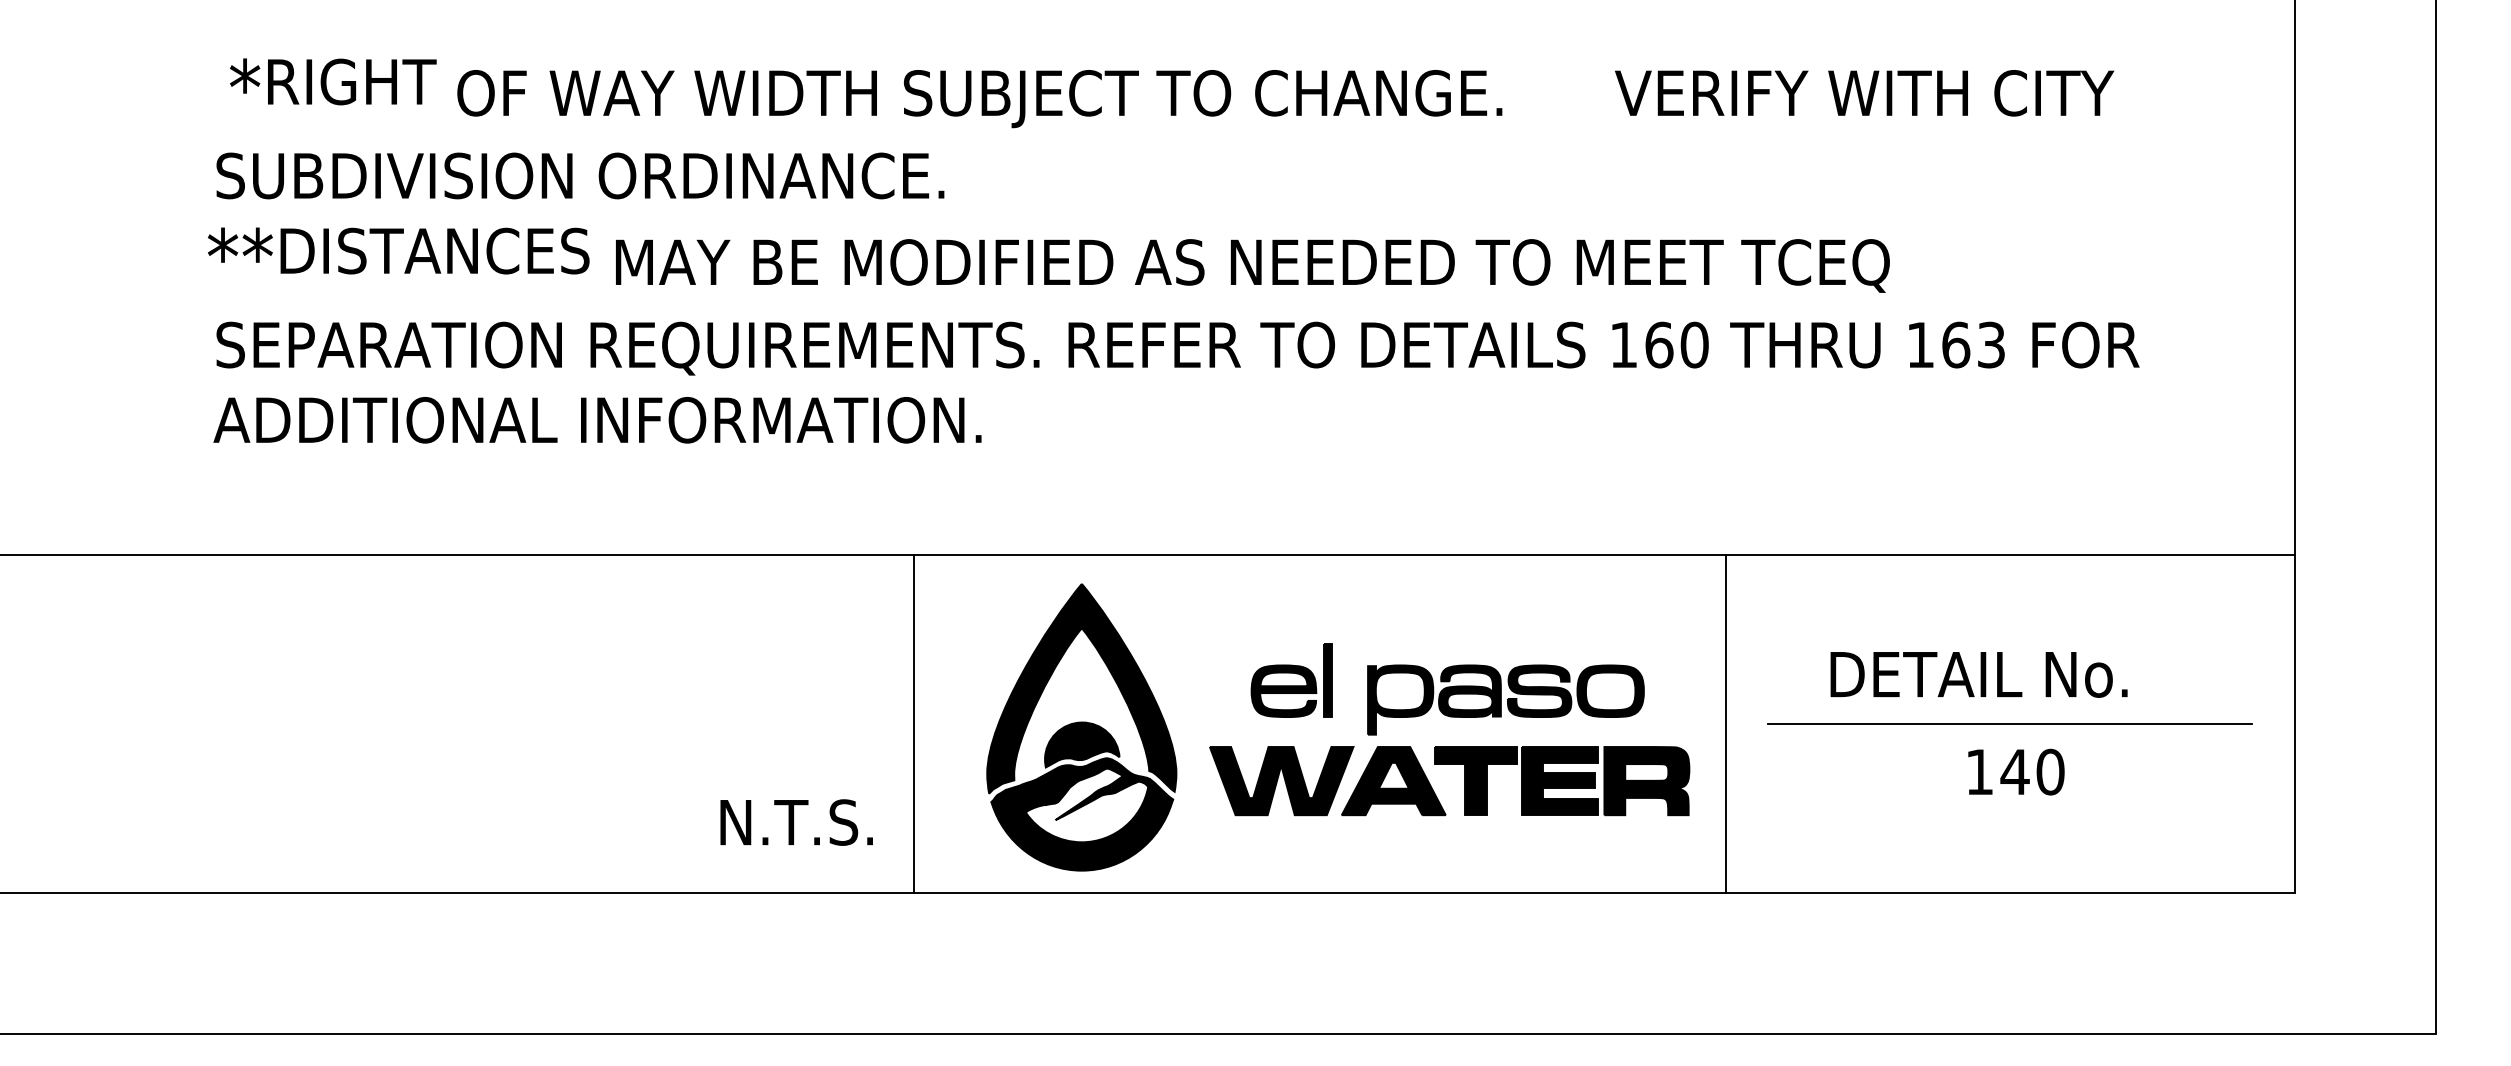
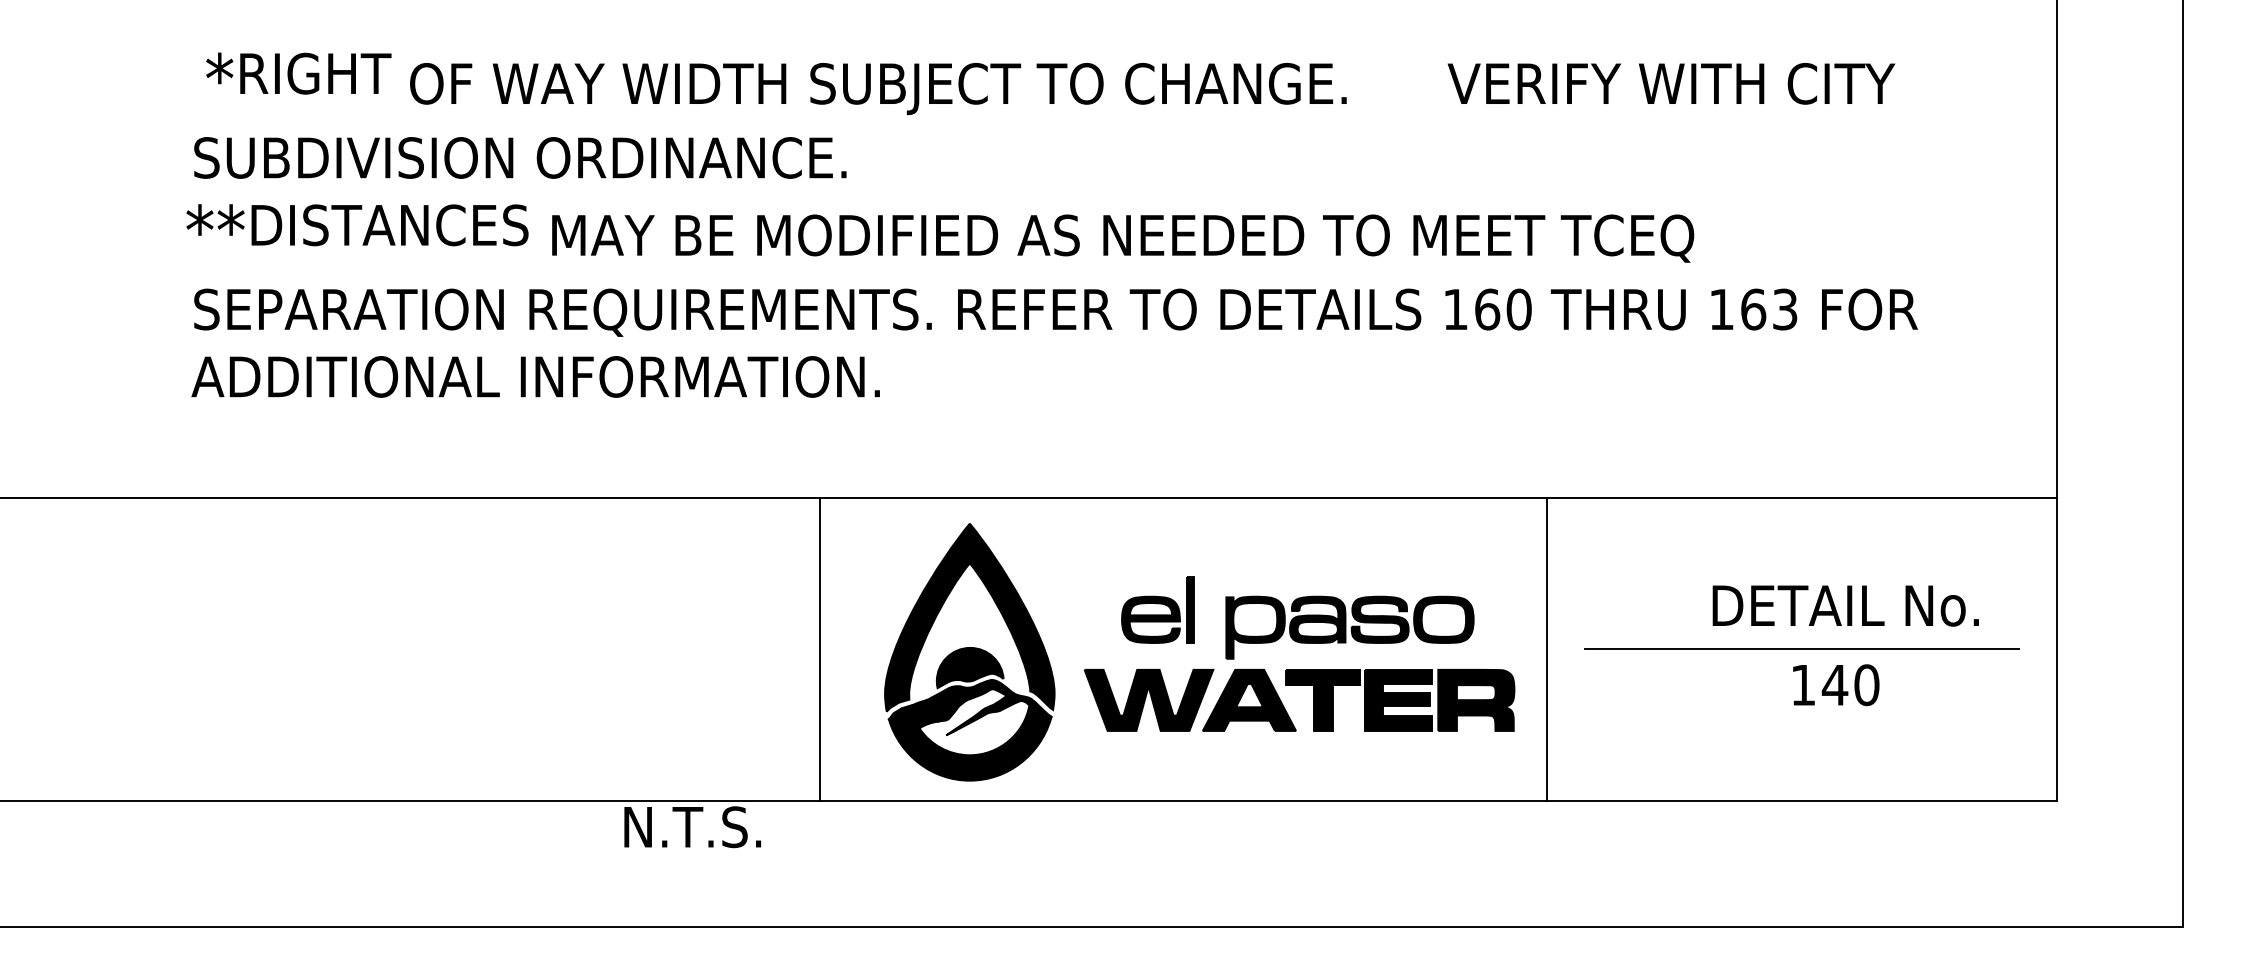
text: (1978, 674) -> (1845, 605), moved
text: (2016, 771) -> (1836, 684), moved
text: (796, 822) -> (692, 827), moved

